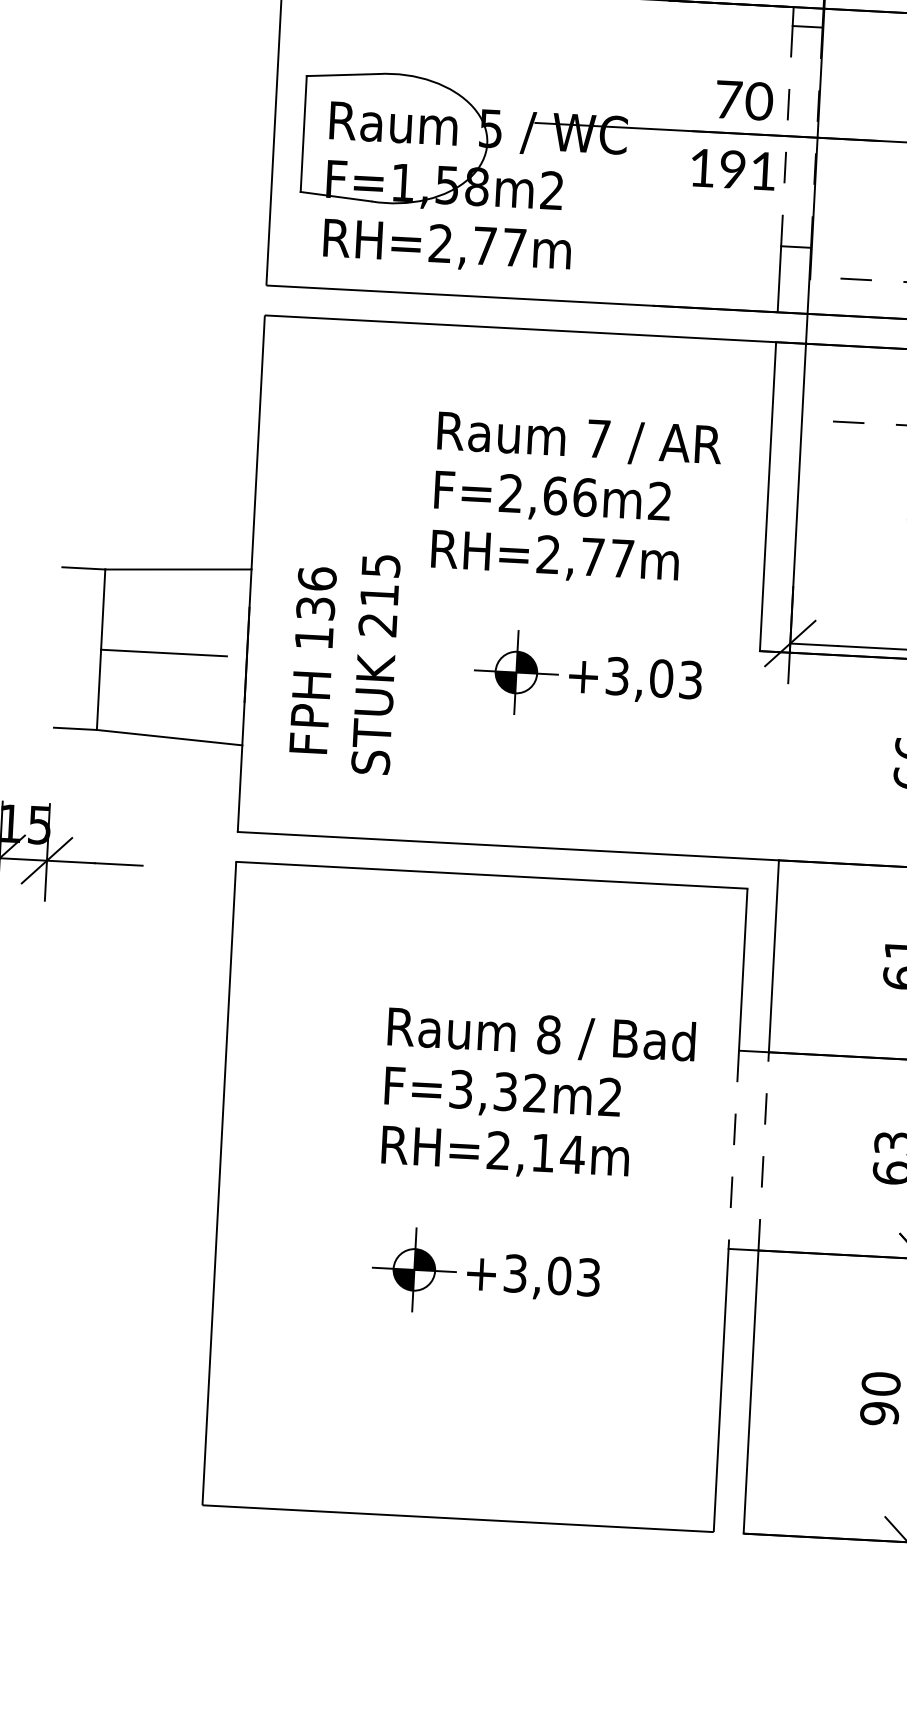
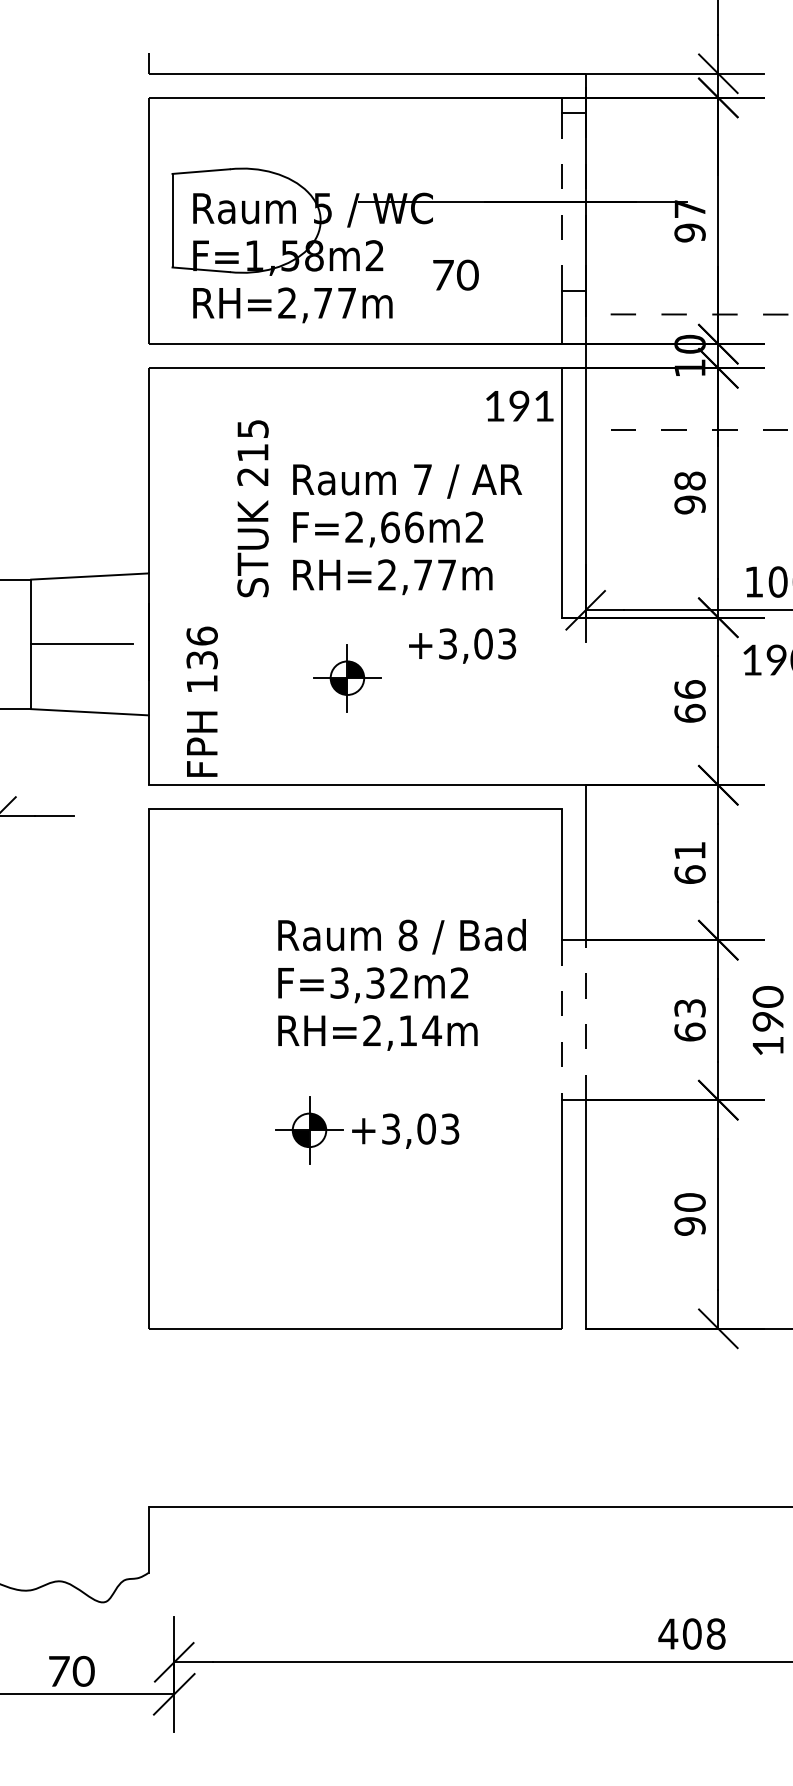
text: (744, 99) -> (455, 274), moved
text: (732, 168) -> (519, 405), moved
text: (576, 499) -> (407, 529), moved
text: (312, 659) -> (201, 701), moved
text: (375, 664) -> (252, 508), moved
part: (516, 672) -> (347, 678), moved

